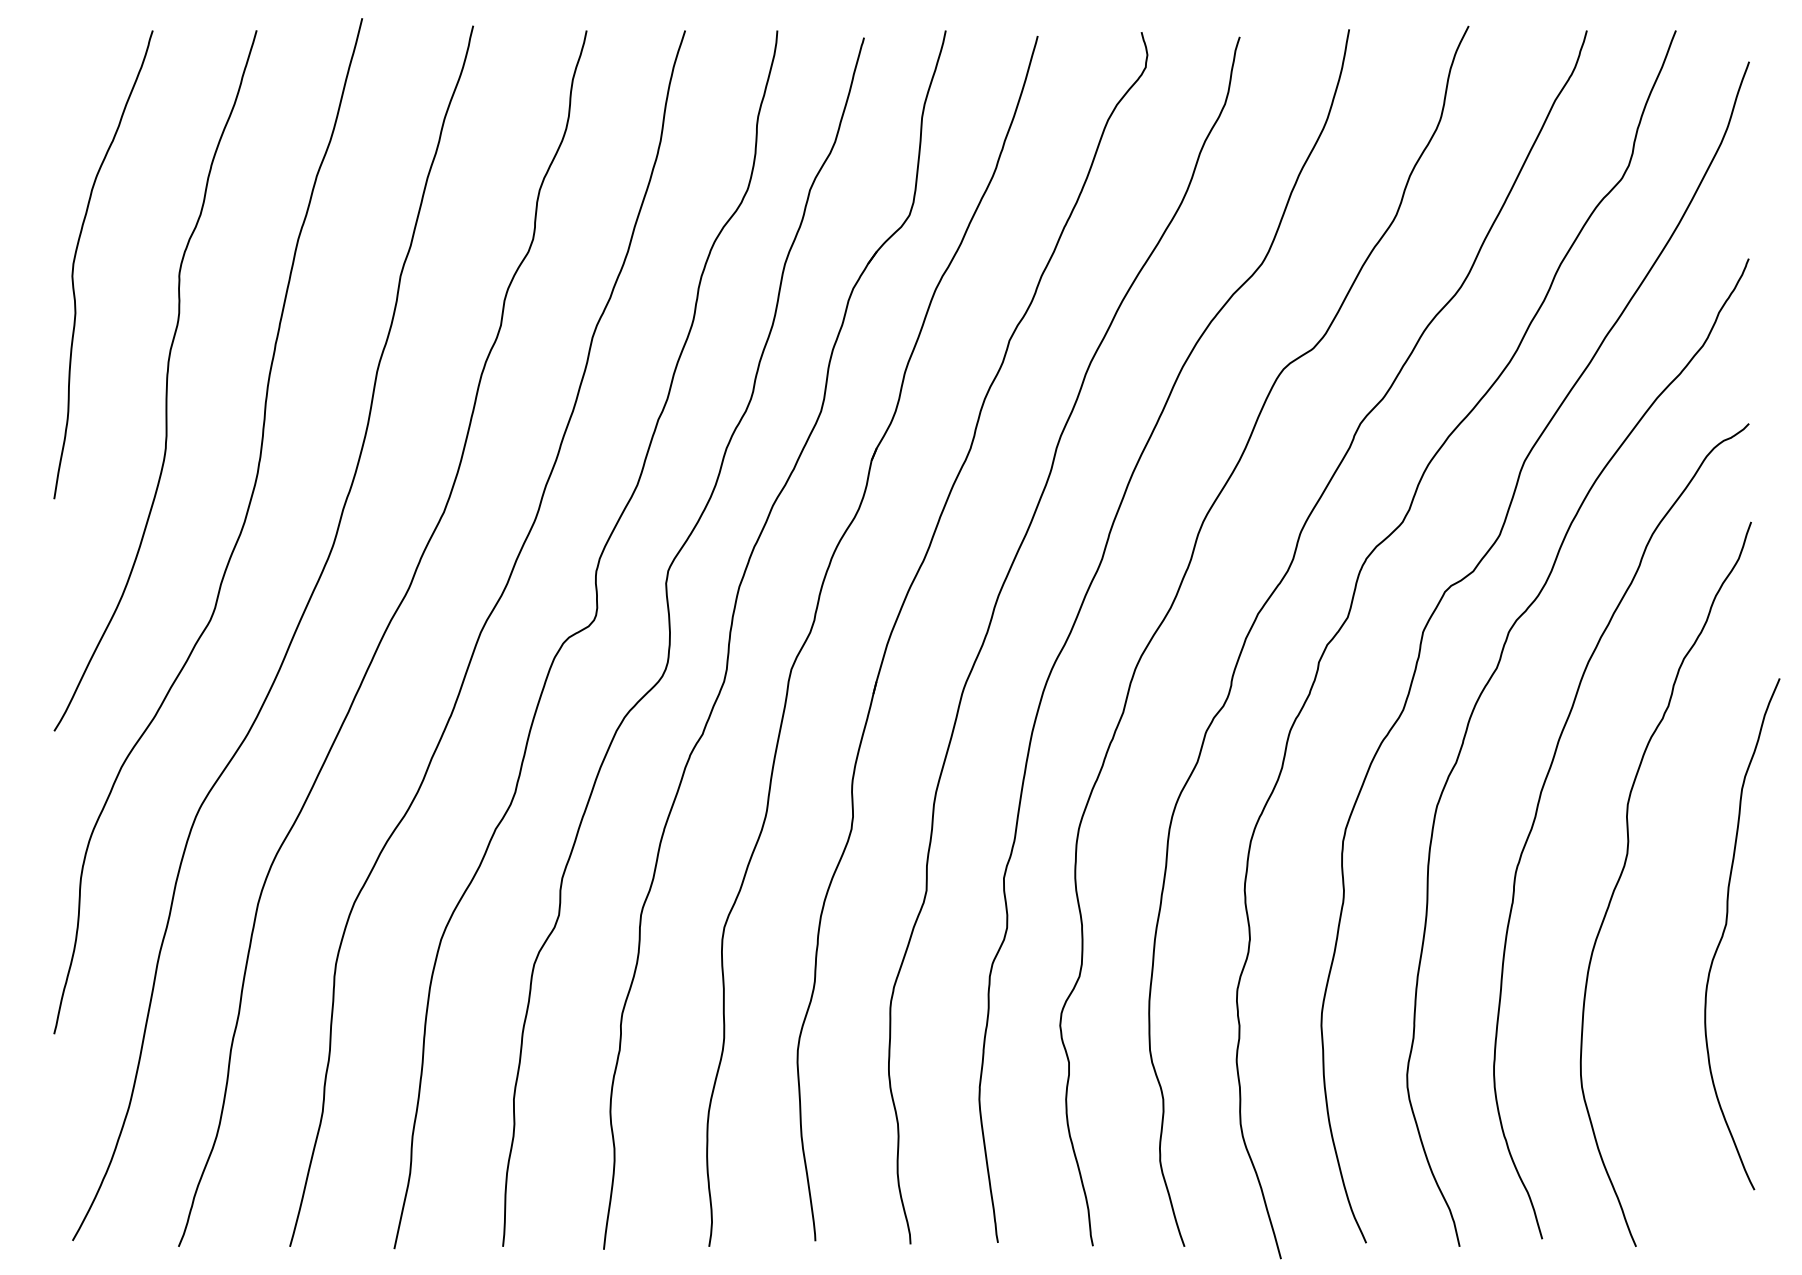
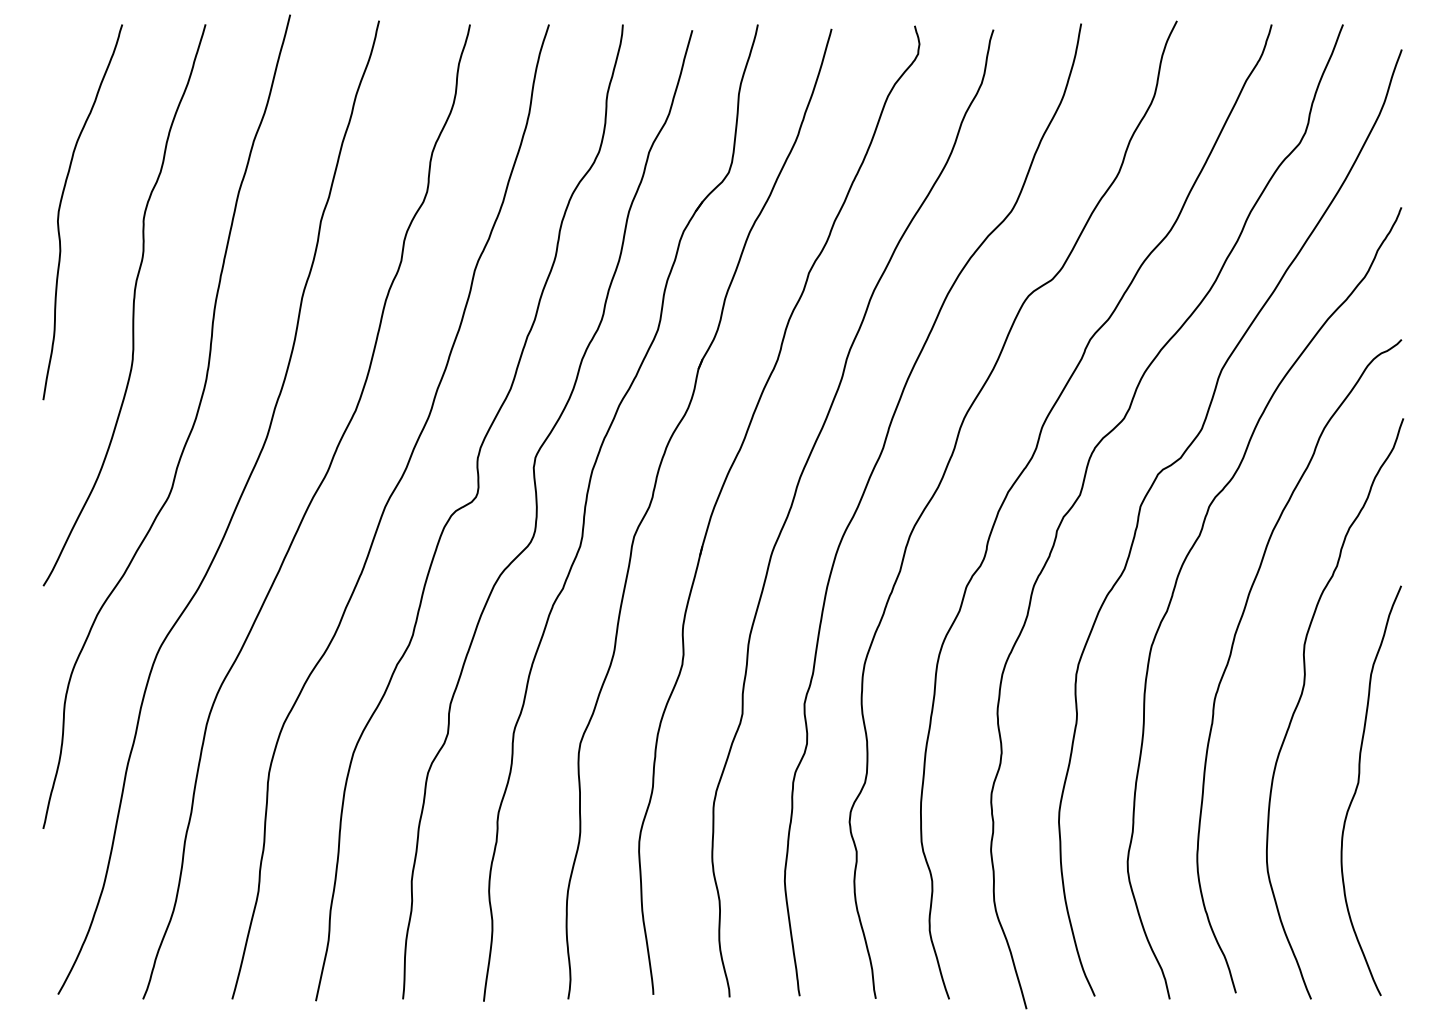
curve: (1726, 928) -> (1358, 786), moved

